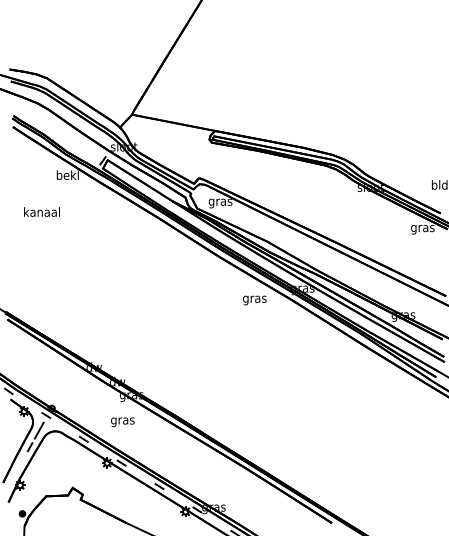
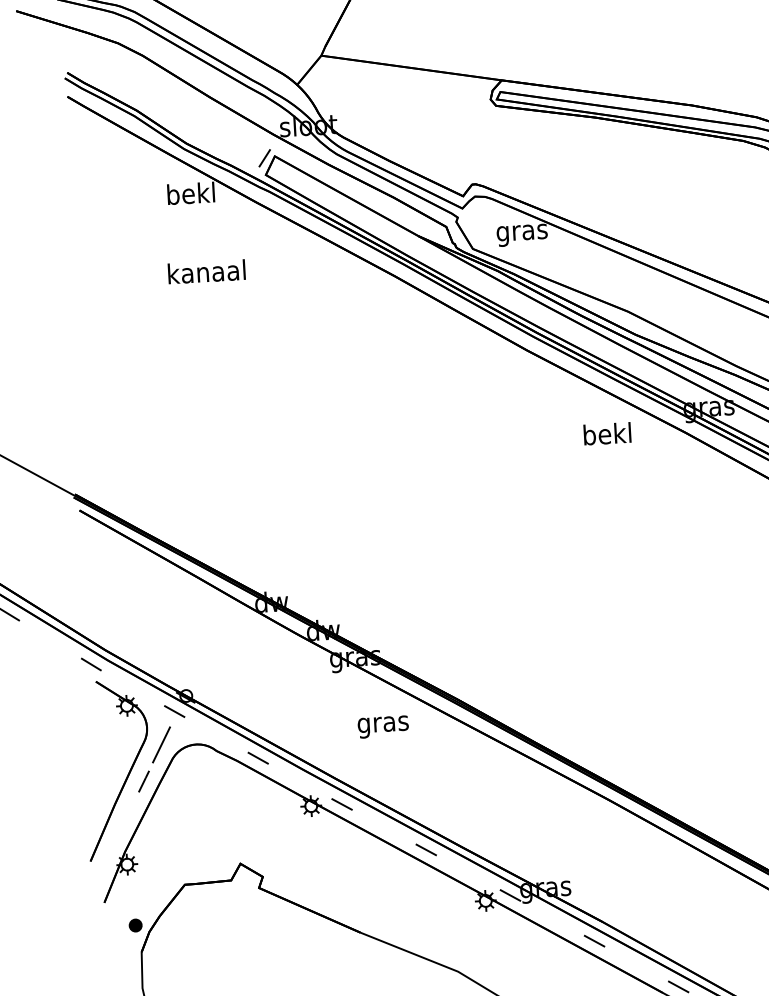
text: (41, 211) -> (205, 270), moved
text: (254, 299) -> (606, 437), gras -> bekl
text: (122, 422) -> (382, 727), moved

